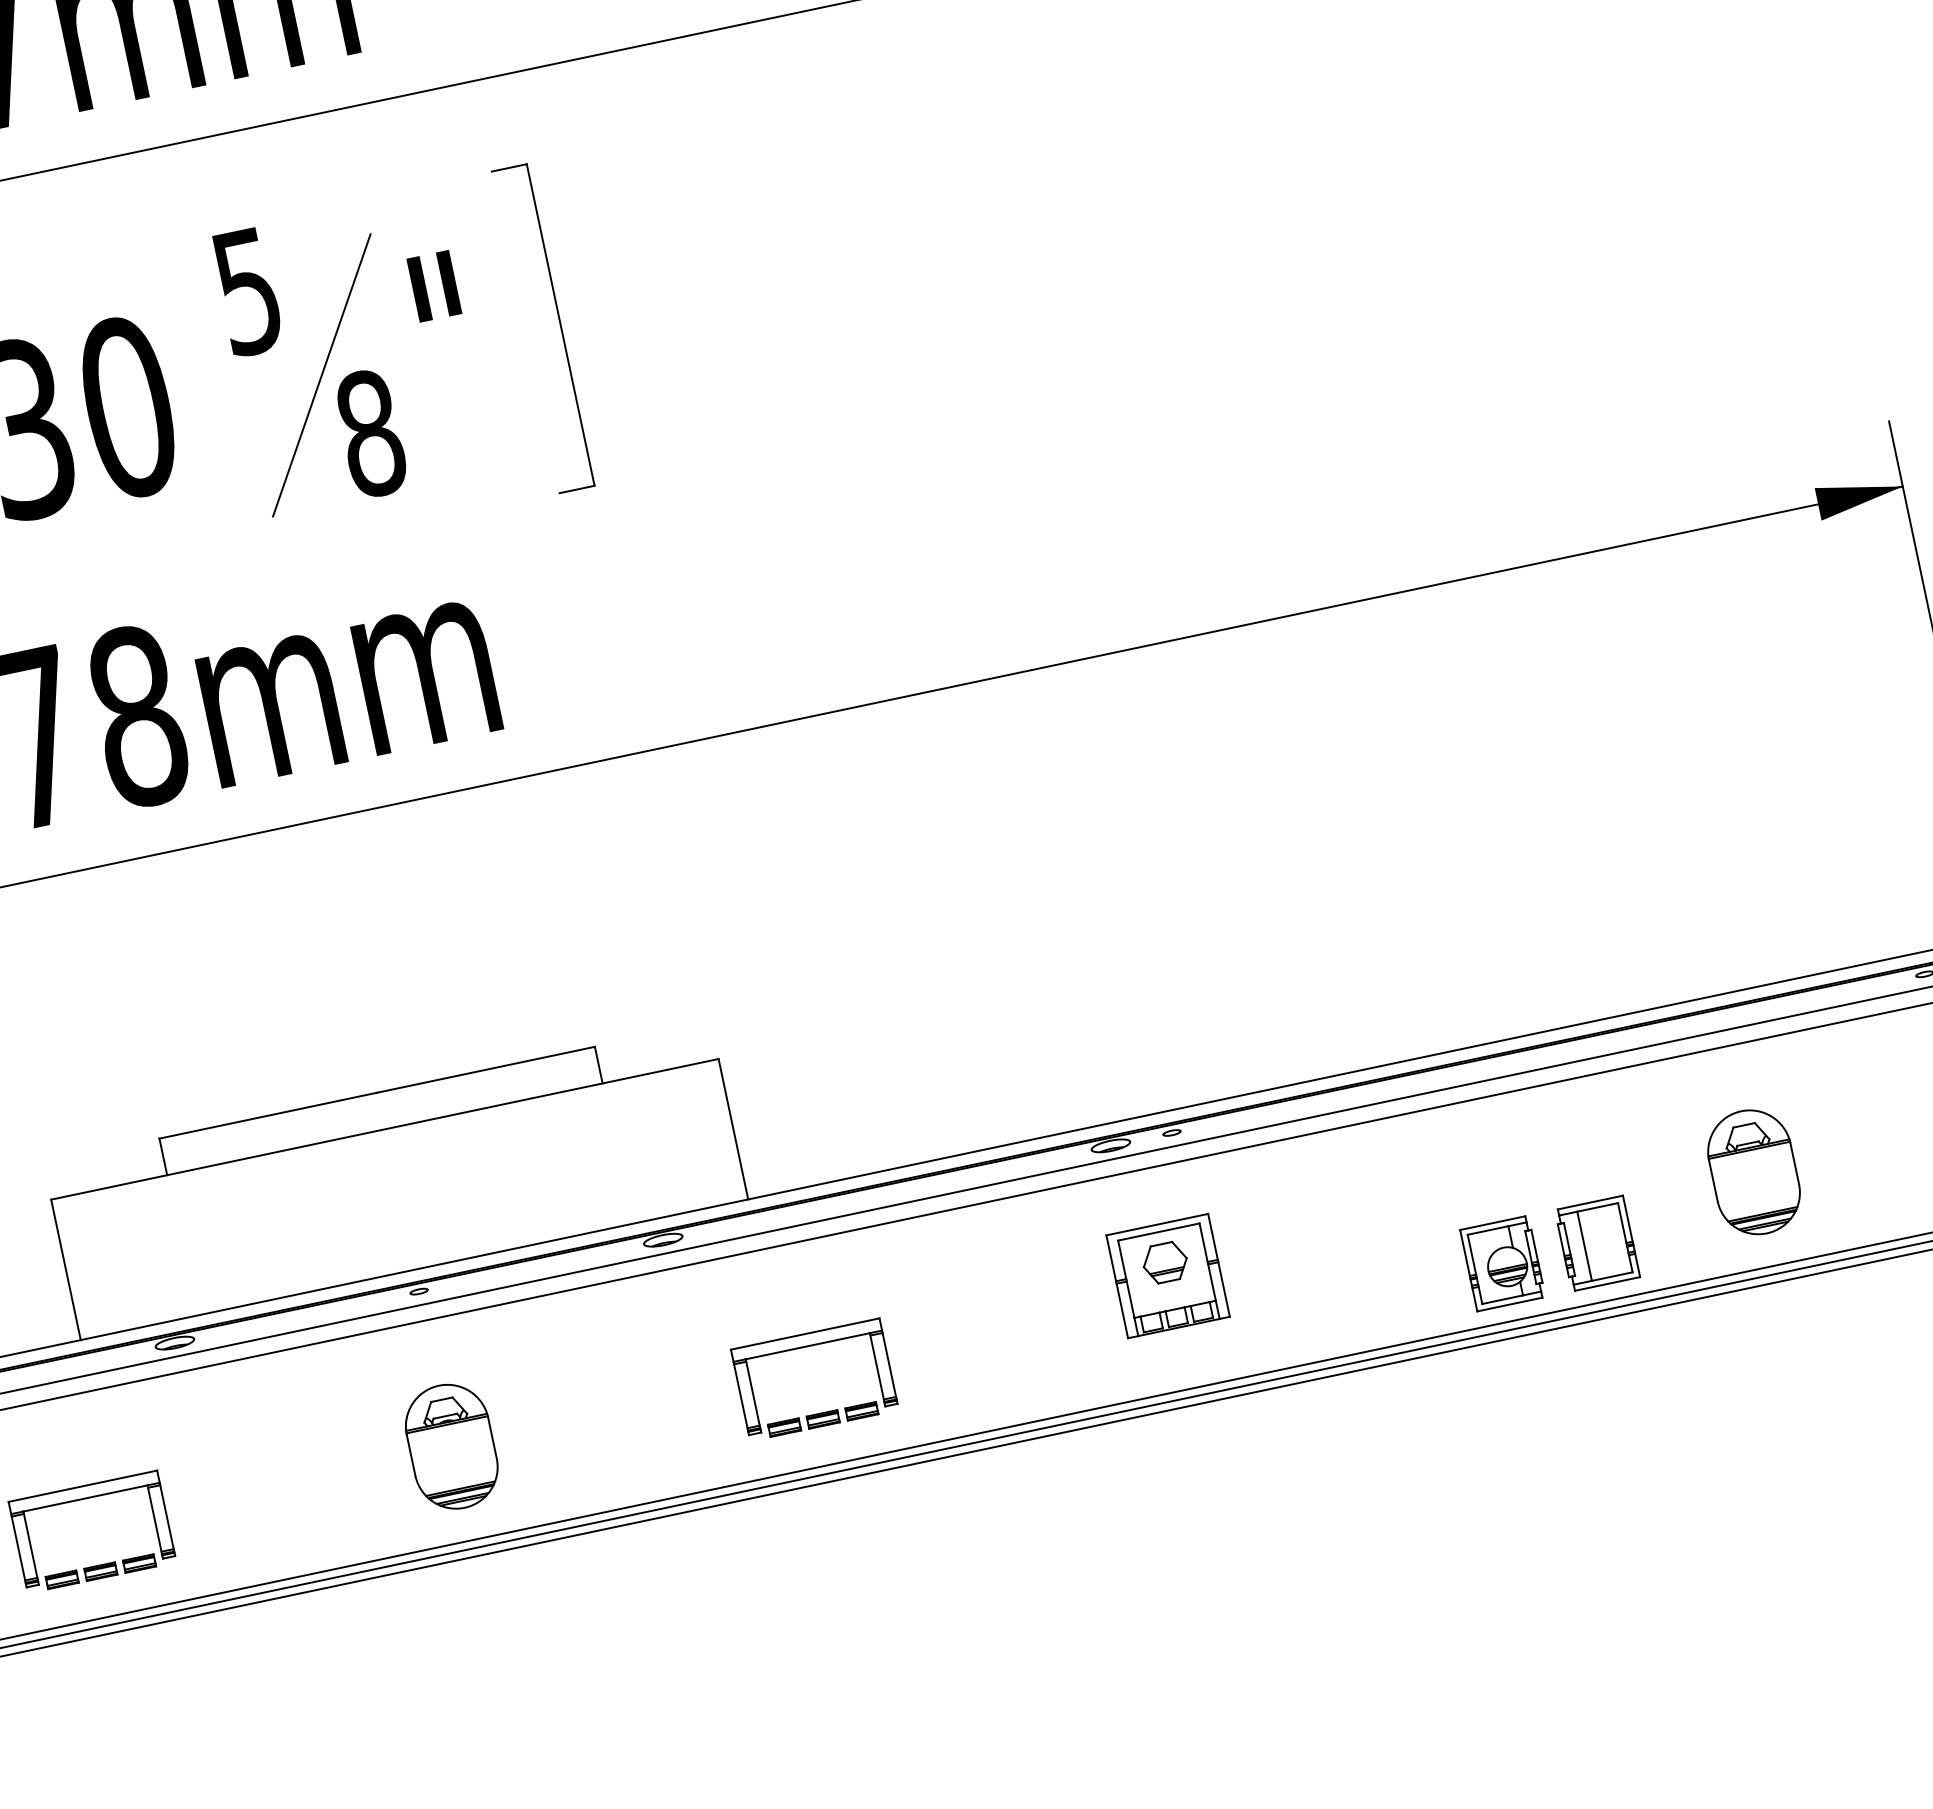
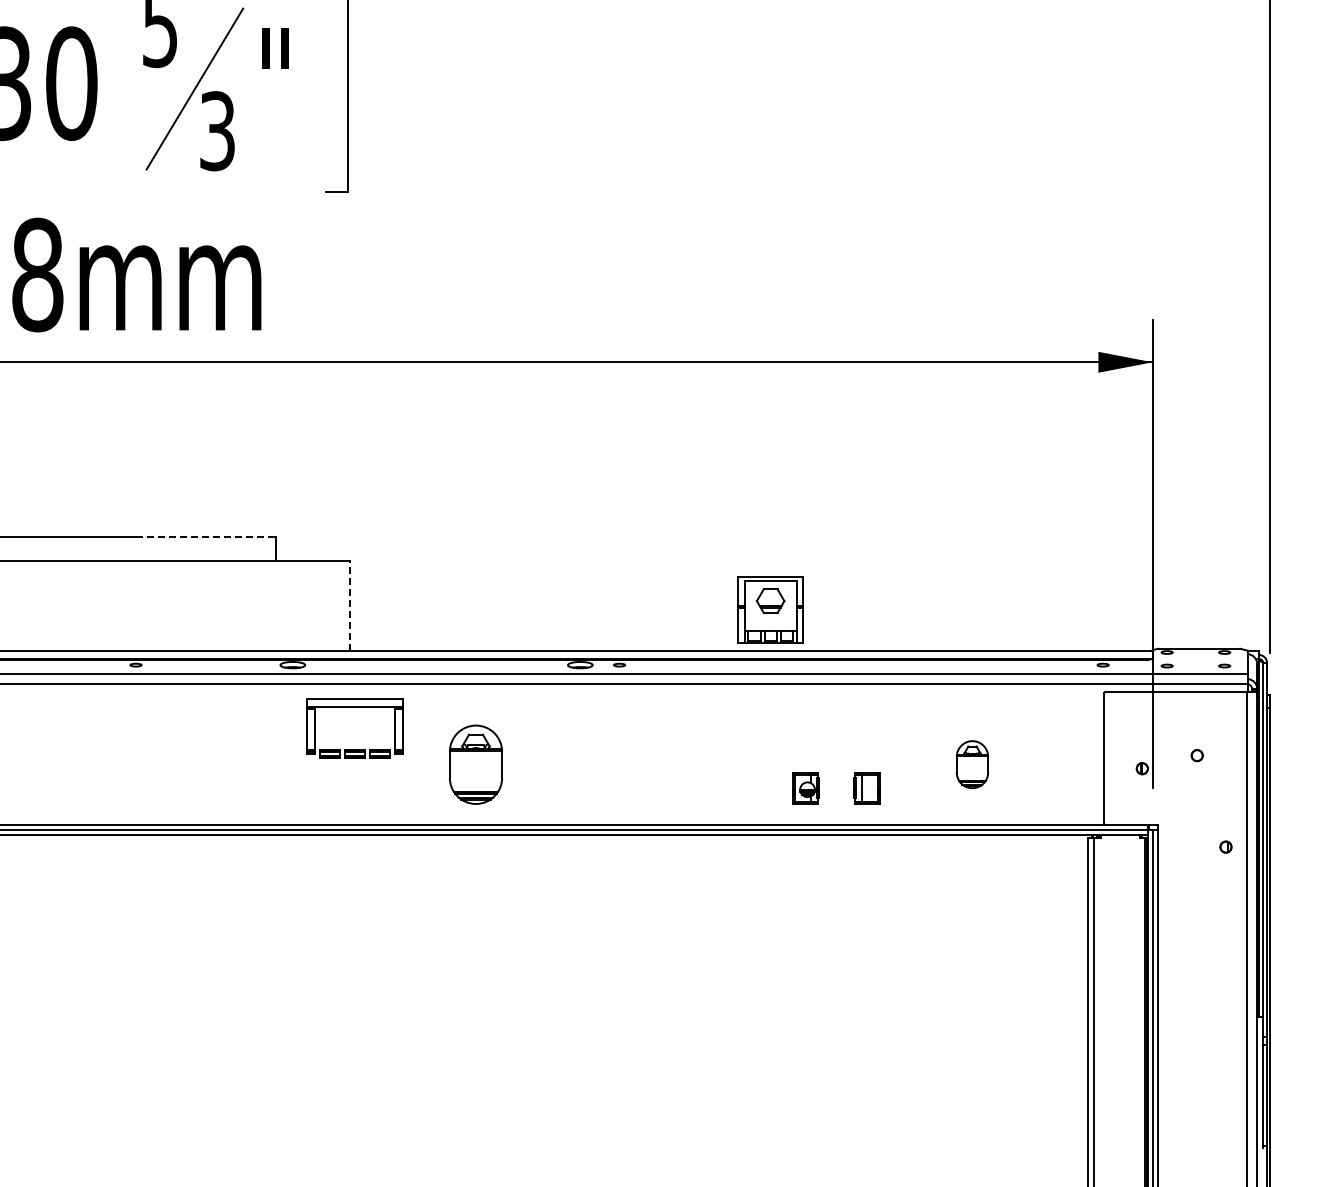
text: (370, 434) -> (217, 131), 8 -> 3
line: (485, 1070) -> (205, 537), solid -> dashed
line: (733, 1128) -> (350, 605), solid -> dashed
part: (1754, 1171) -> (972, 764), size x0.6
part: (1596, 1242) -> (866, 787), size x0.6
part: (1501, 1262) -> (805, 787), size x0.6
part: (1167, 1275) -> (770, 609), moved
part: (807, 1347) -> (354, 707), moved
part: (450, 1446) -> (475, 764), moved

